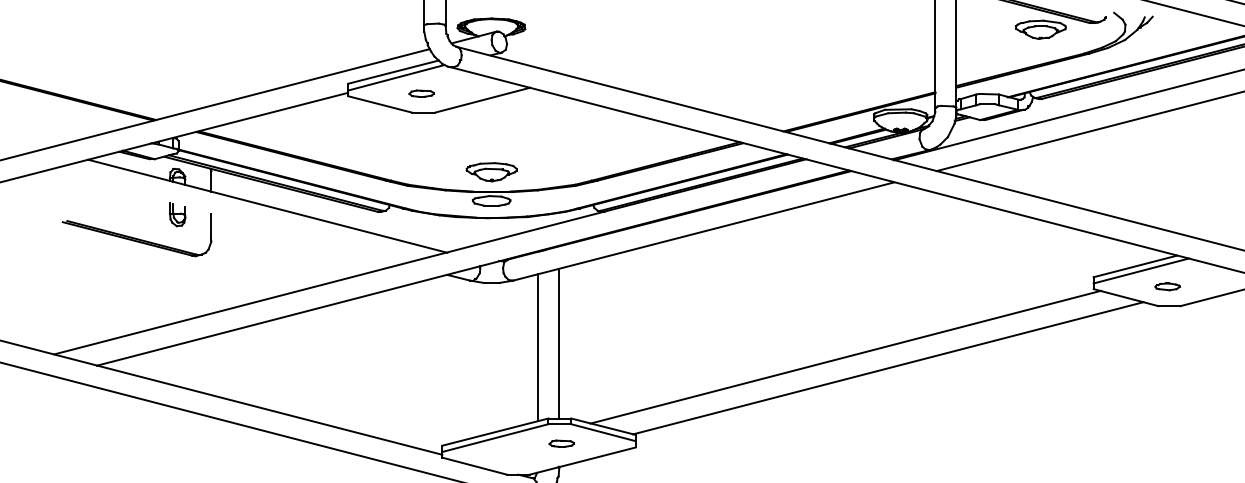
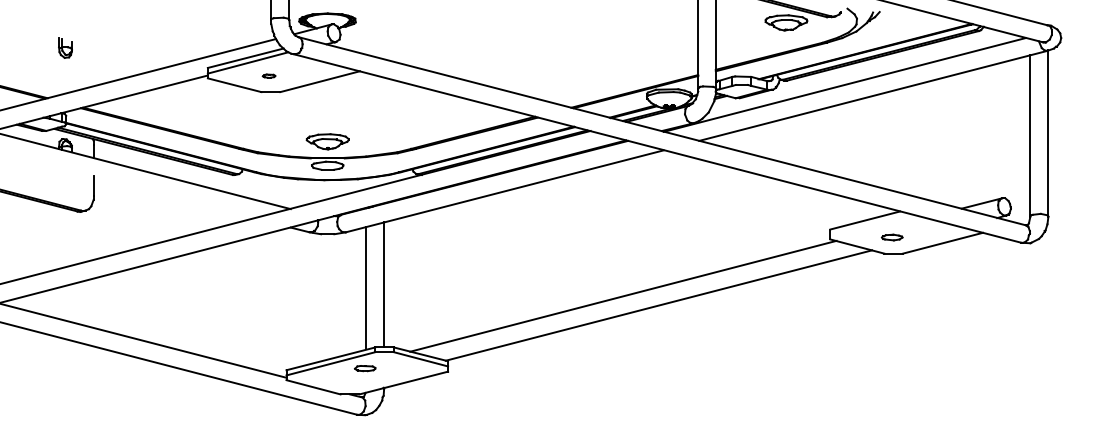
part: (420, 92) -> (268, 75), size x0.6
part: (177, 213) -> (65, 47), moved
line: (1141, 270) -> (870, 223), removed
part: (562, 443) -> (365, 368), moved

